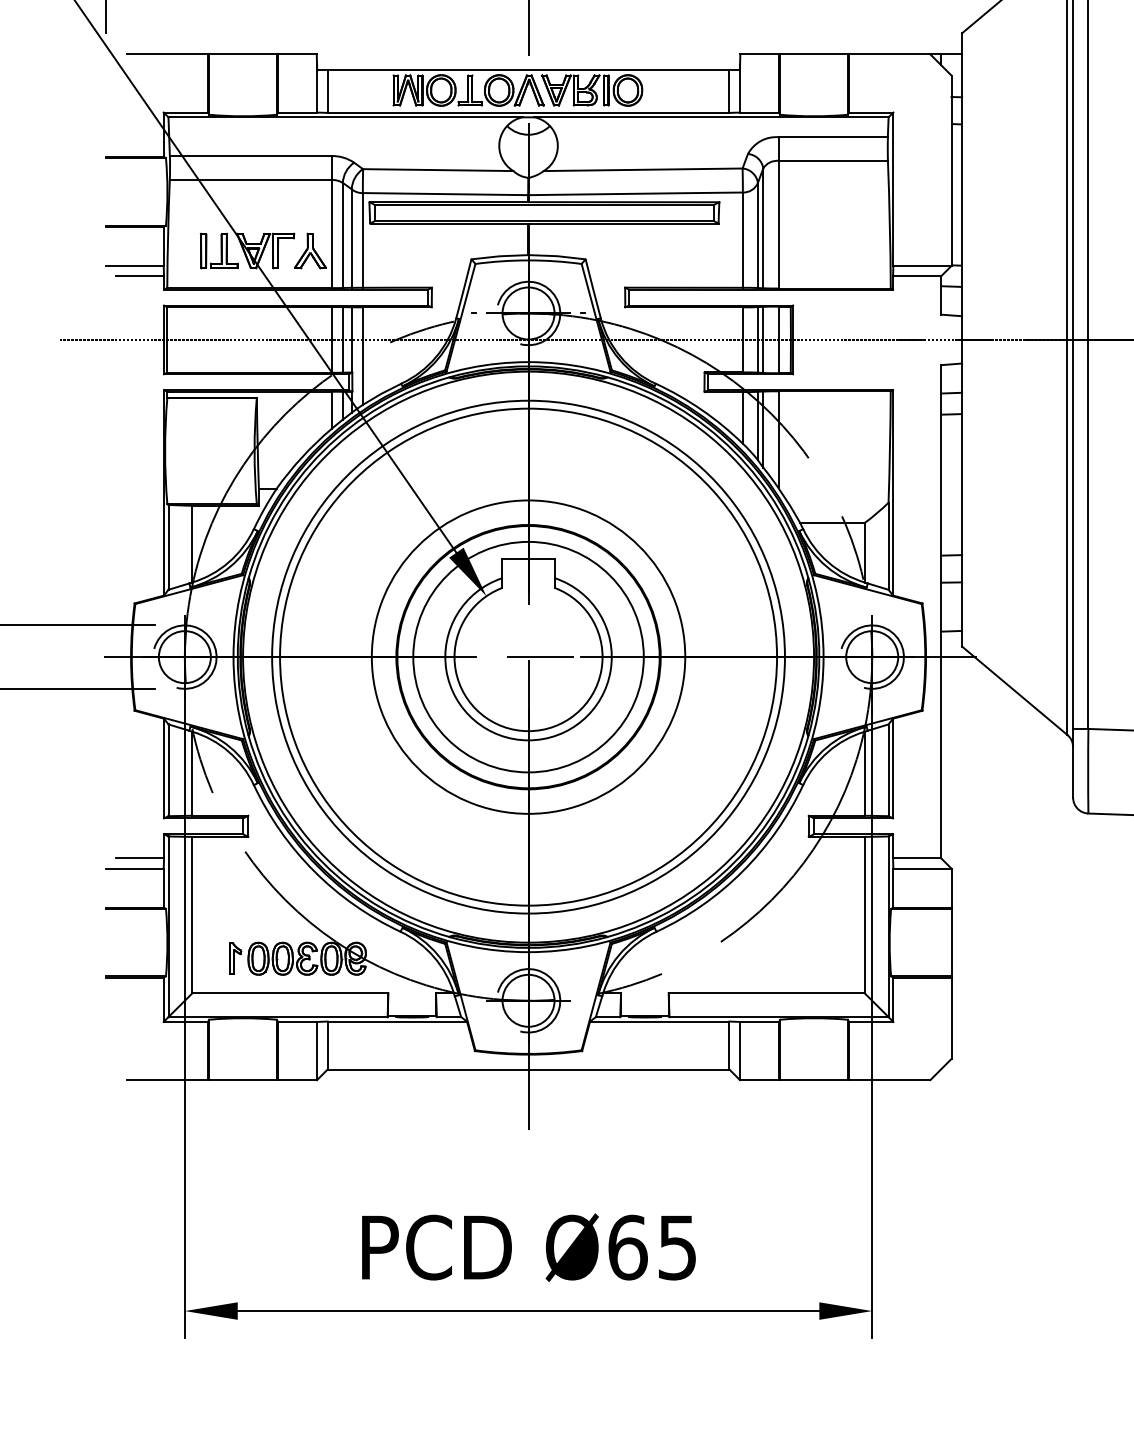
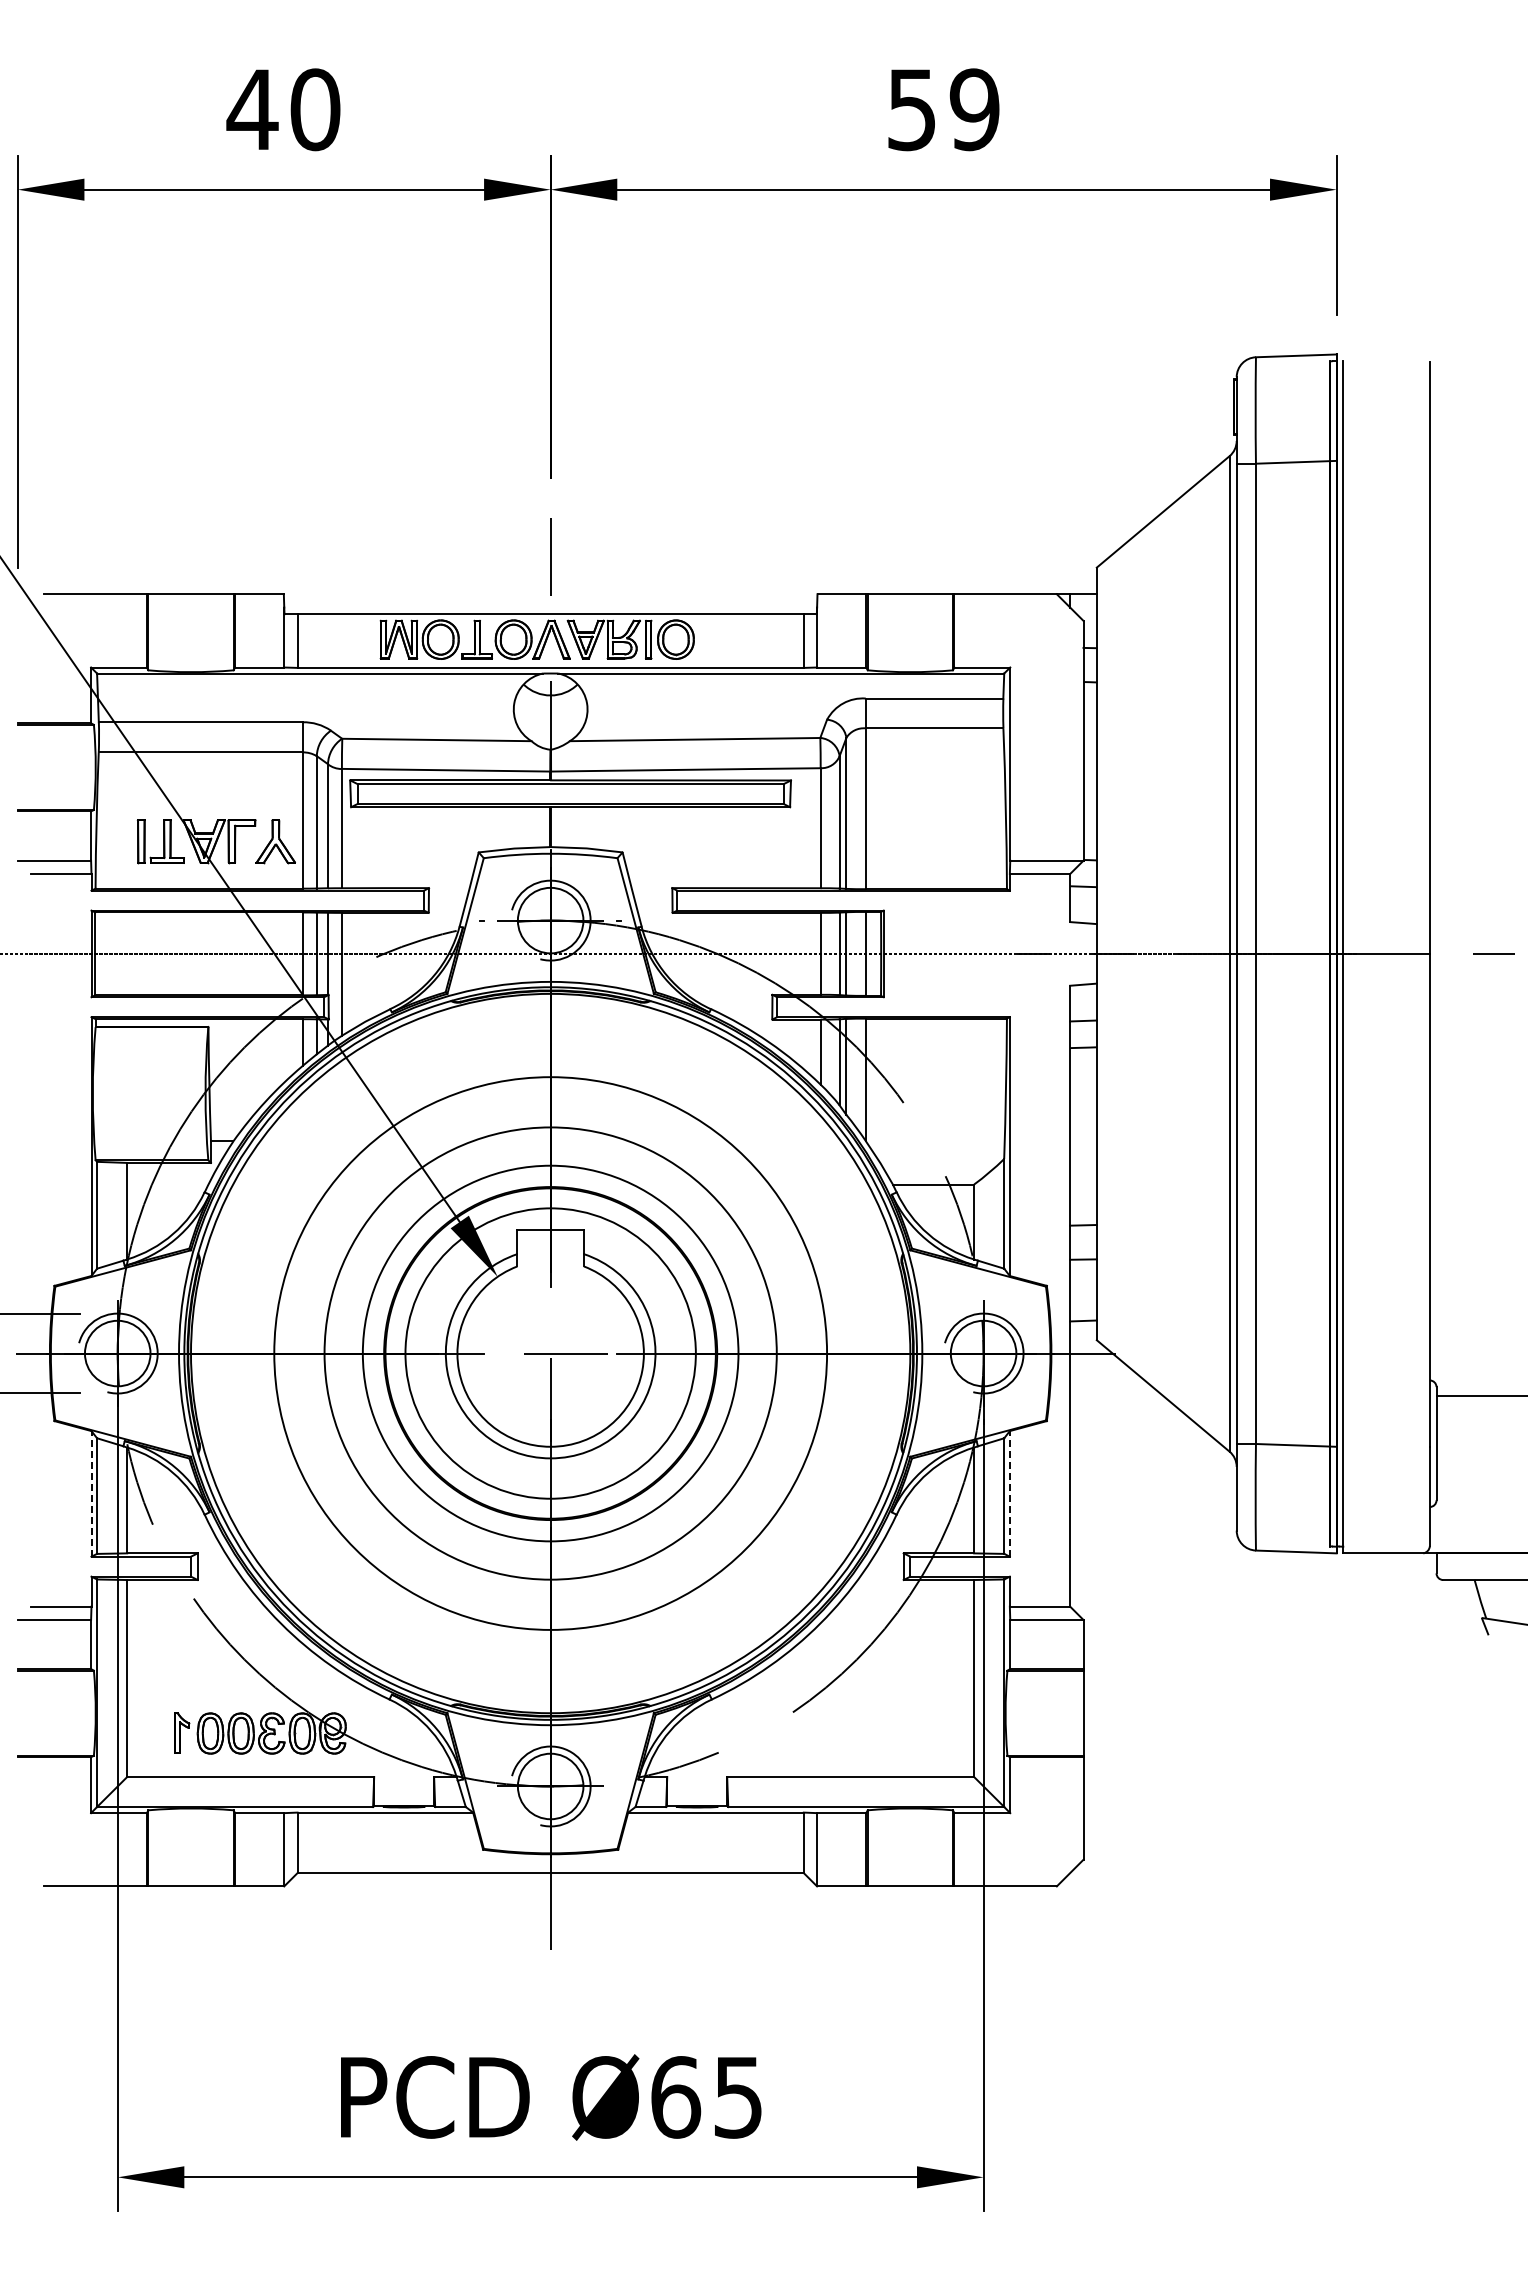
circle: (528, 657) -> (550, 1353), size x0.6
circle: (528, 657) -> (550, 1353), size x0.7
circle: (528, 657) -> (550, 1353), size x1.4
line: (164, 768) -> (91, 1493), solid -> dashed
line: (892, 768) -> (1009, 1493), solid -> dashed

